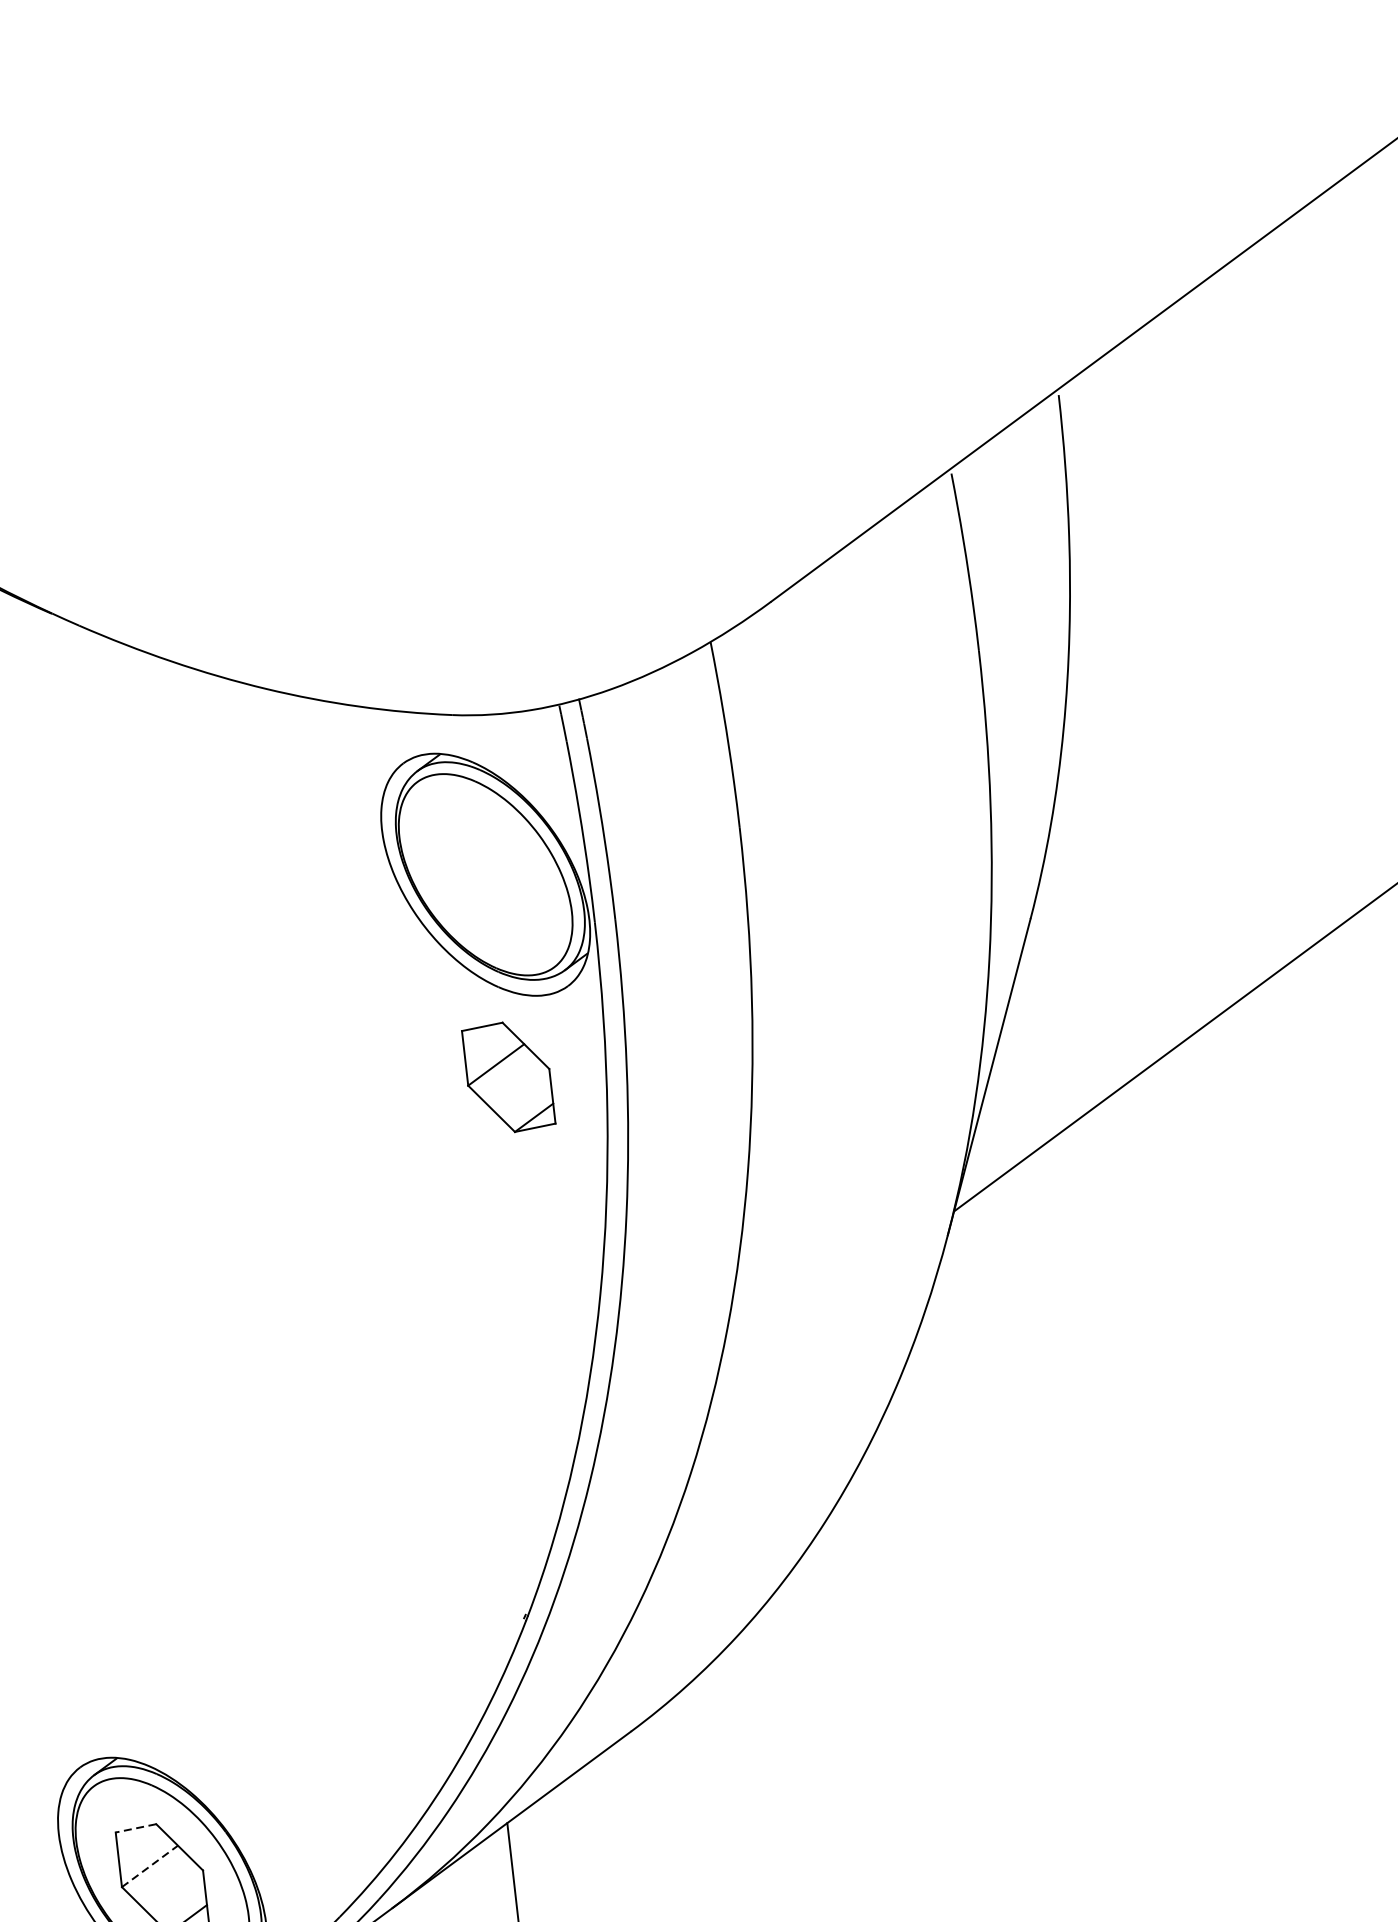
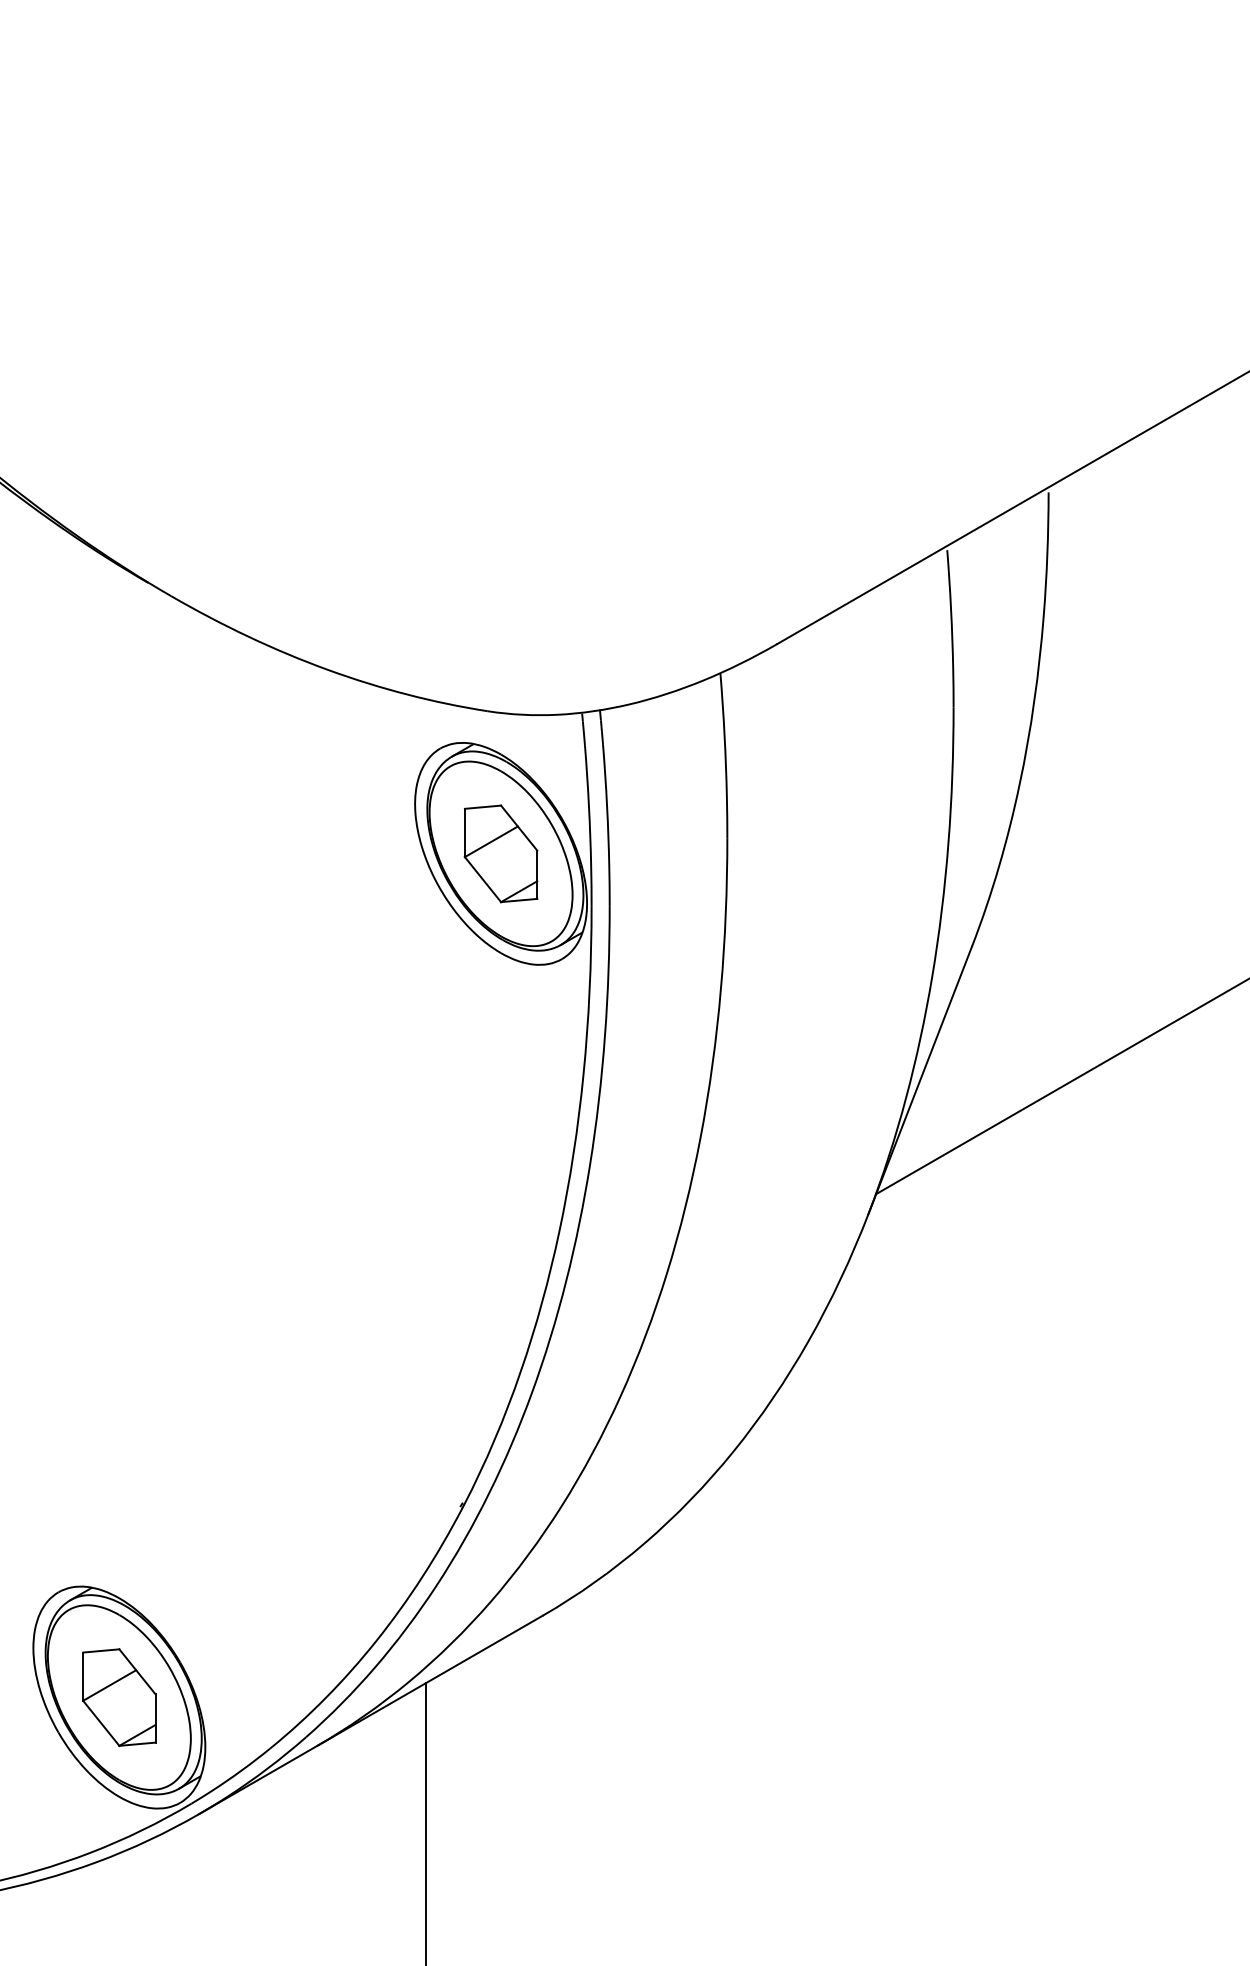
part: (508, 1076) -> (500, 853), moved
line: (135, 1827) -> (100, 1650), dashed -> solid
line: (149, 1866) -> (109, 1685), dashed -> solid

